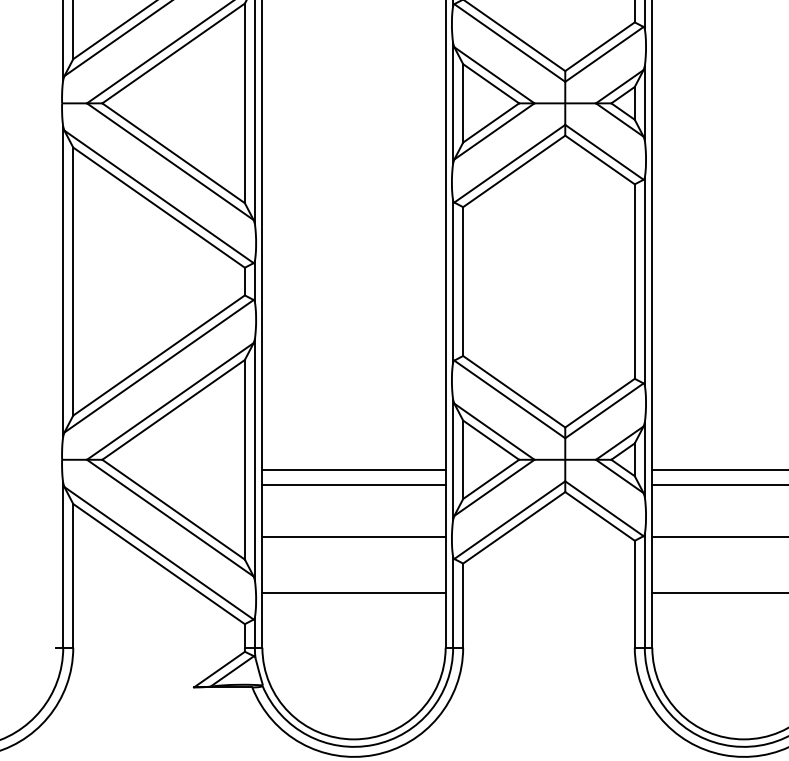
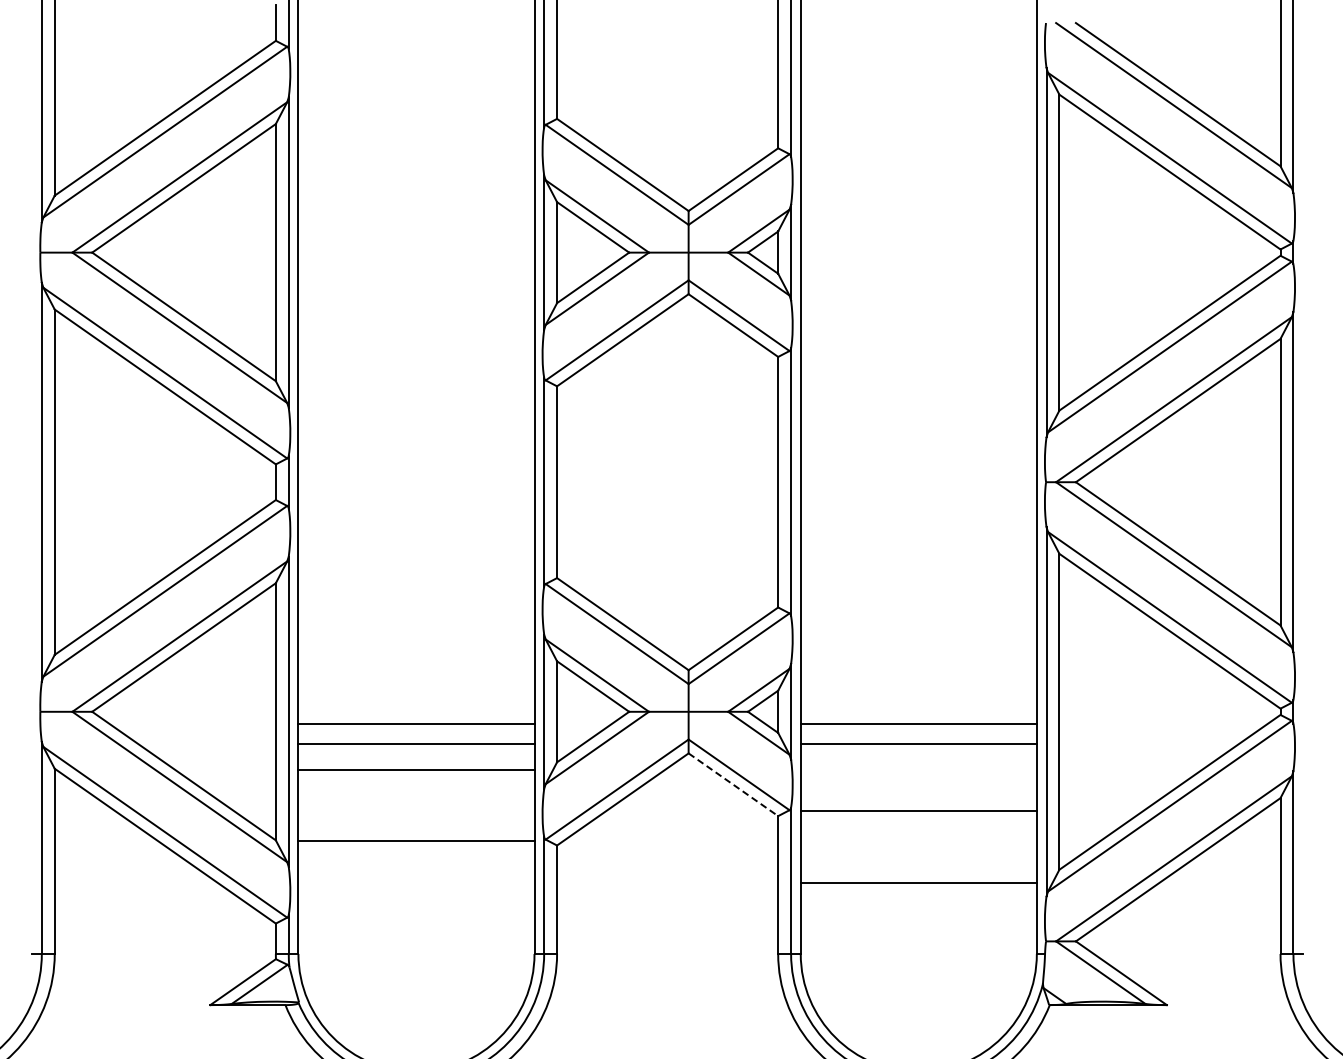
line: (600, 516) -> (733, 784), solid -> dashed
line: (354, 537) -> (416, 770), moved
line: (354, 593) -> (416, 841), moved

